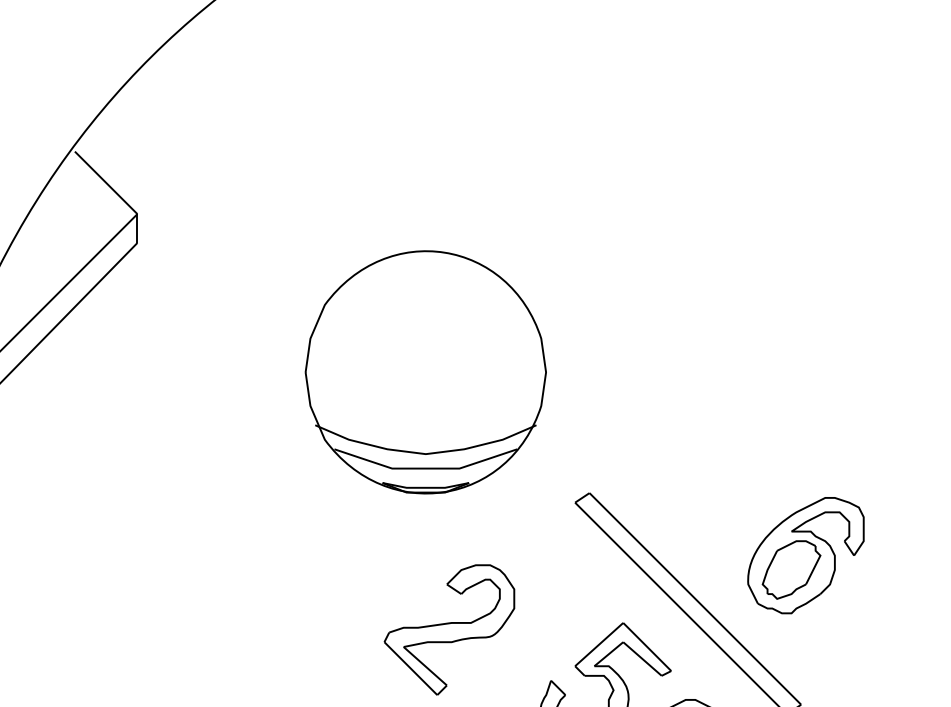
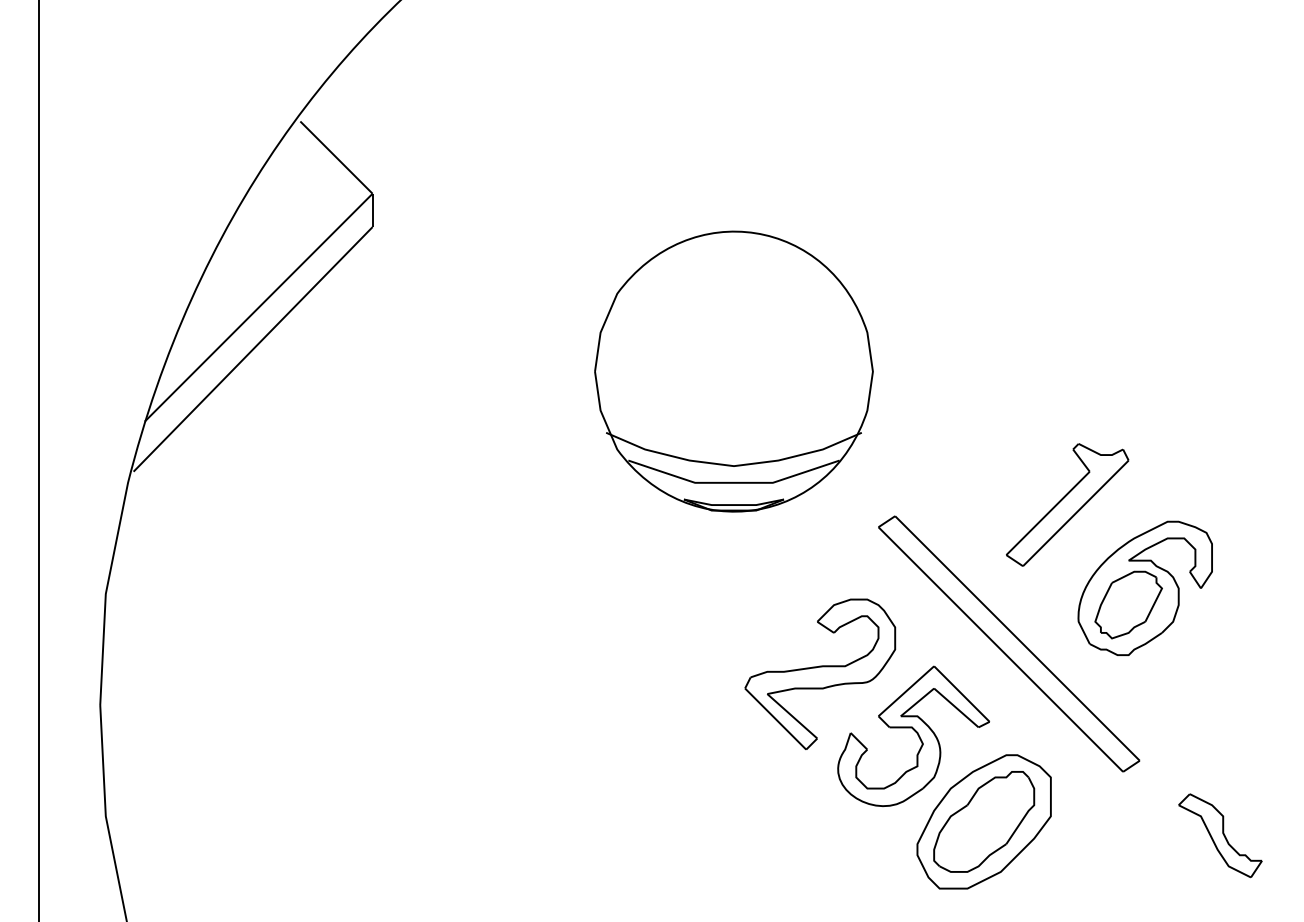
part: (425, 372) -> (733, 371), moved
part: (738, 482) -> (1067, 504), added
part: (449, 629) -> (820, 673), moved

